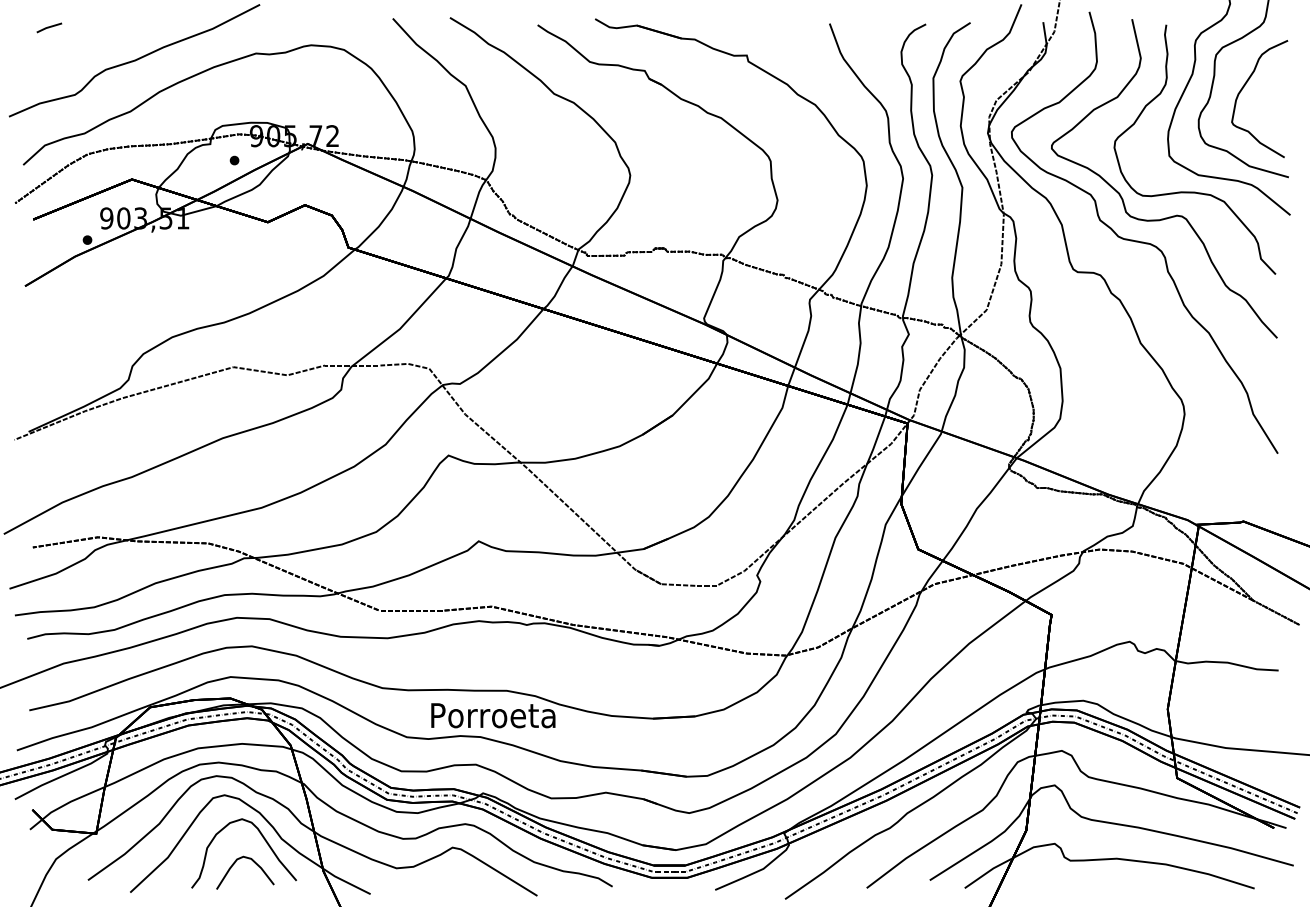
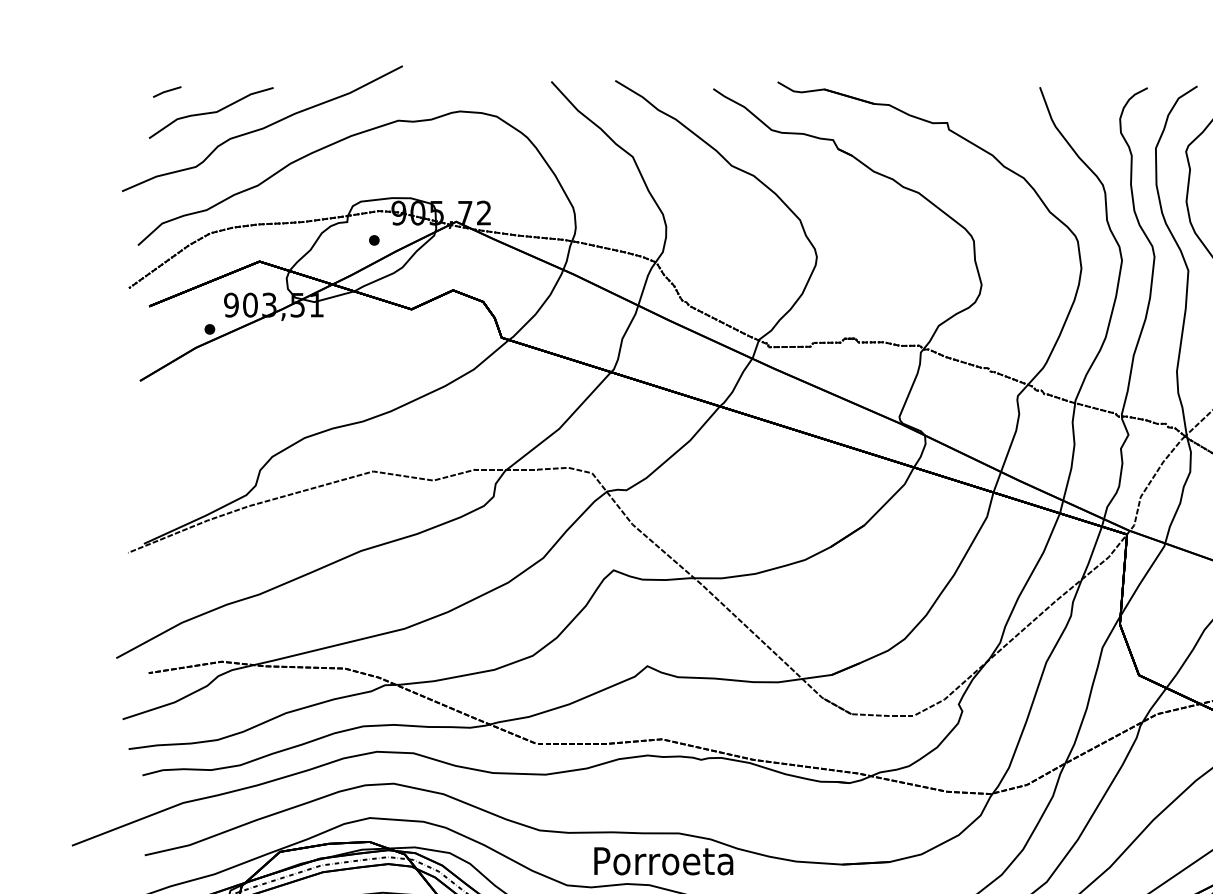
curve: (88, 46) -> (210, 112), added

